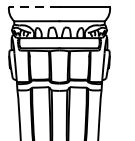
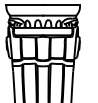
line: (33, 7) -> (24, 5), dashed -> solid

